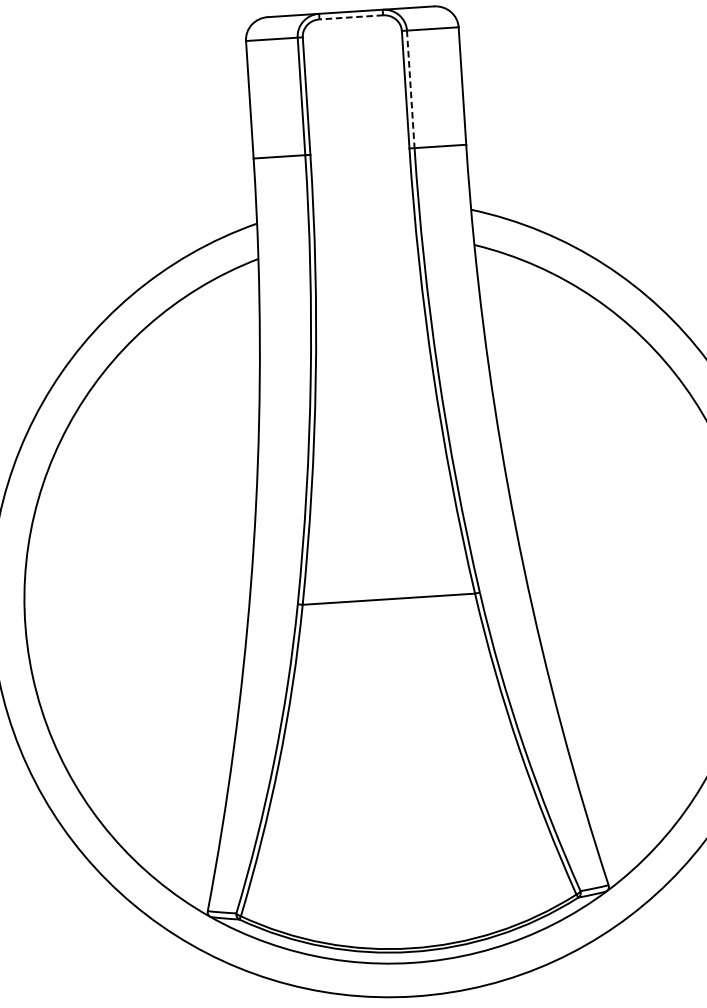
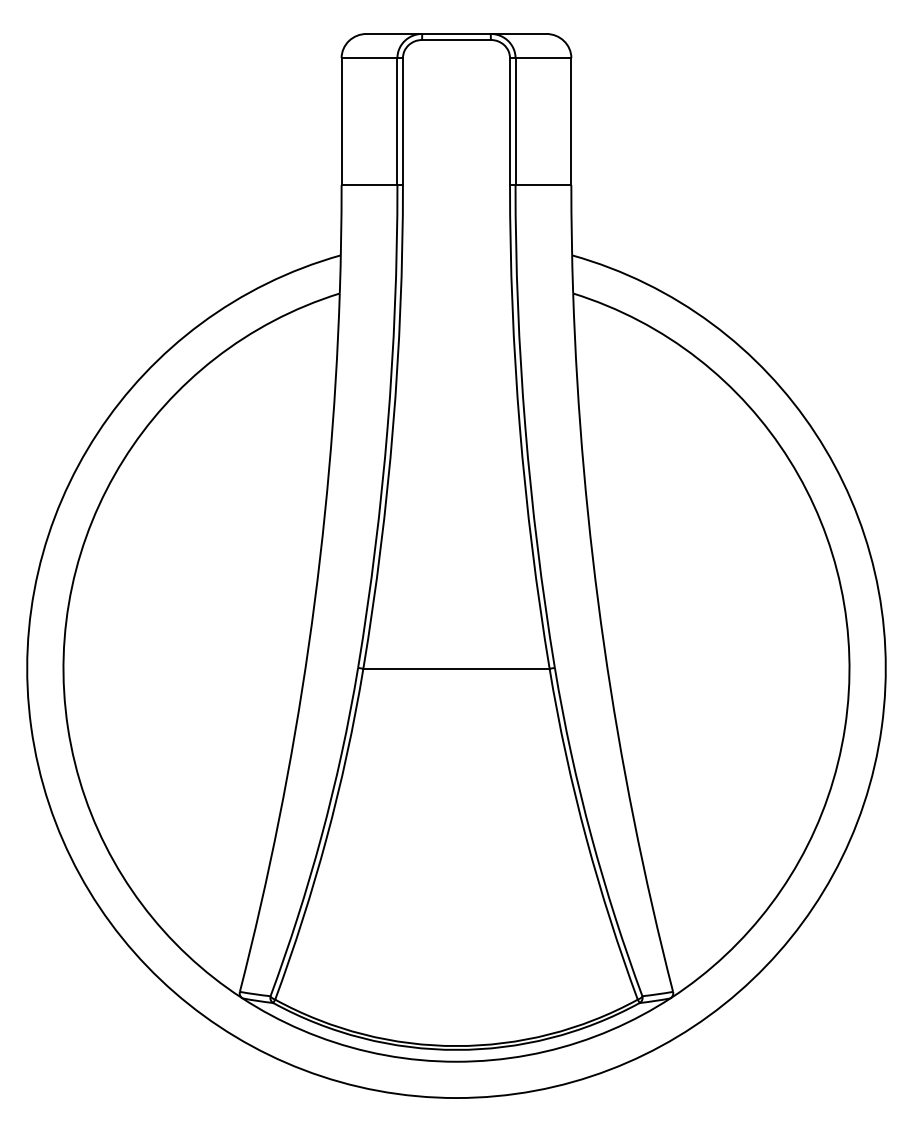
line: (351, 17) -> (456, 40), dashed -> solid
line: (410, 90) -> (515, 122), dashed -> solid

